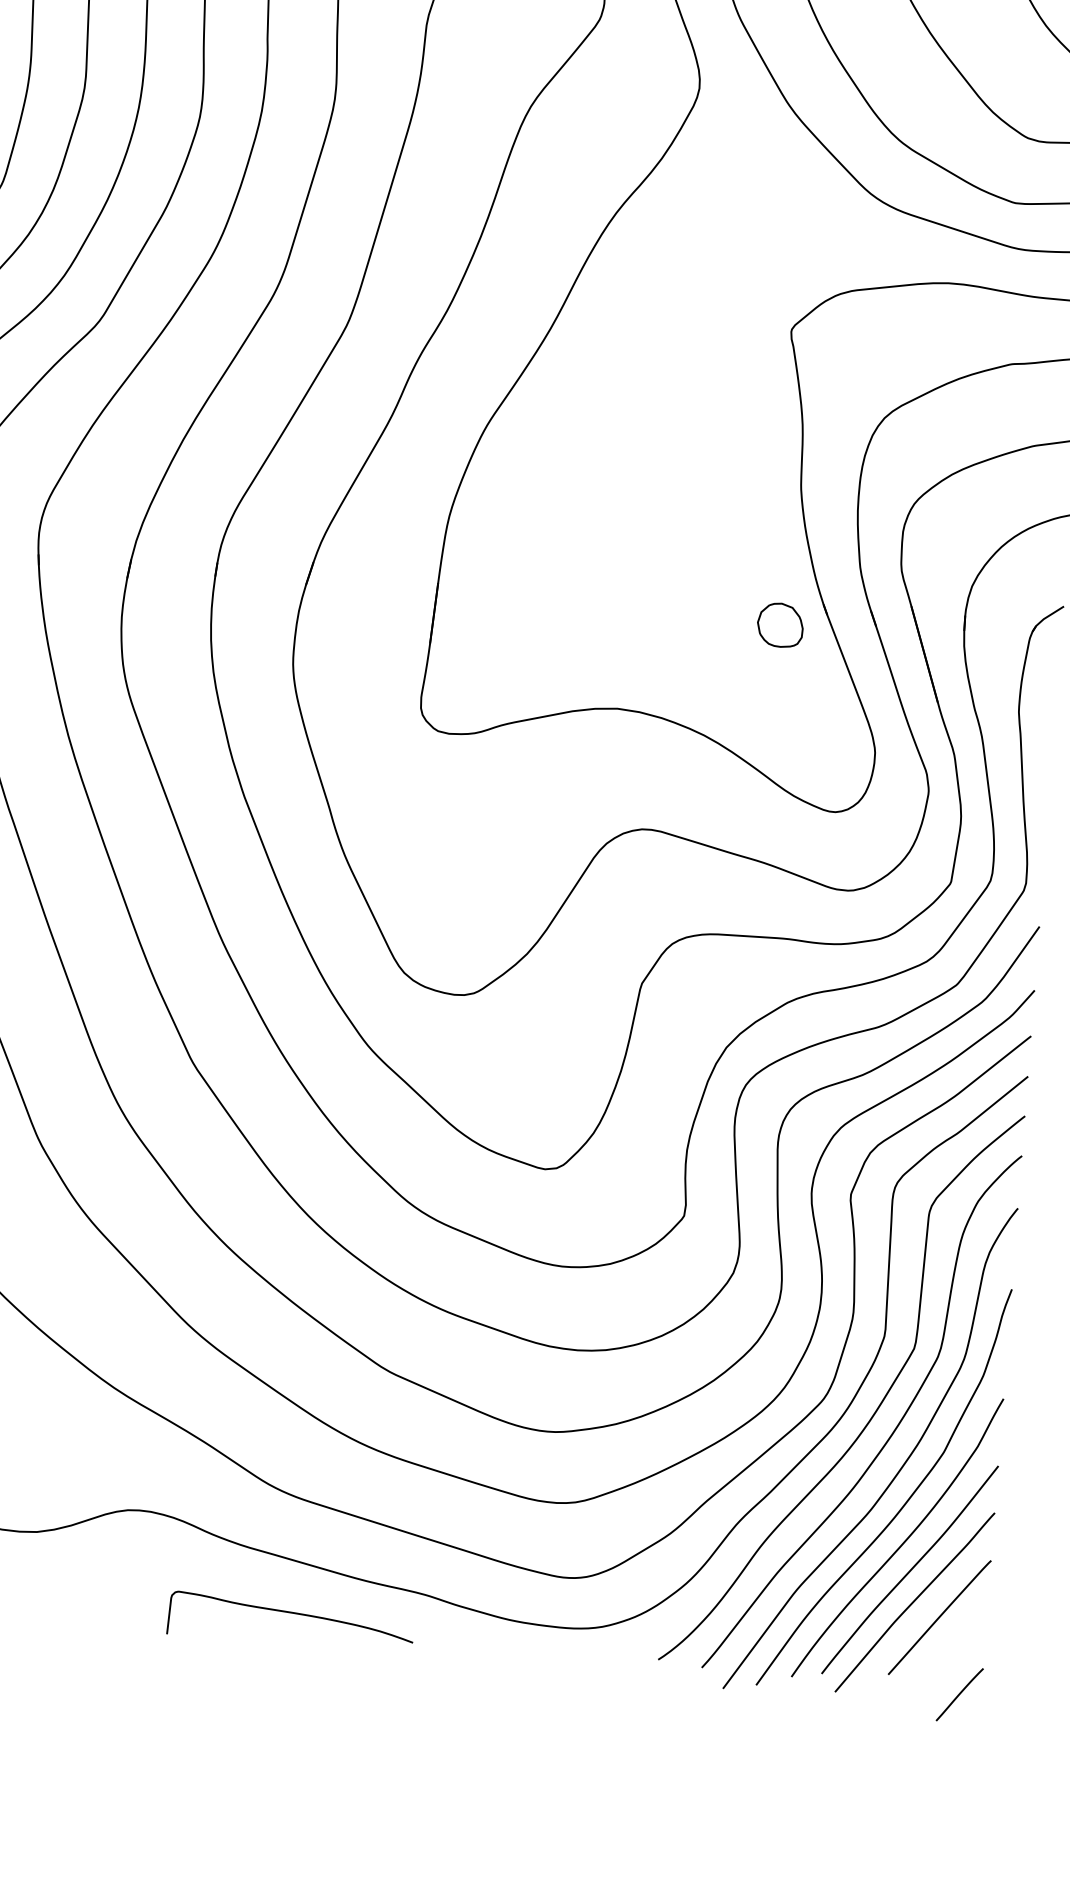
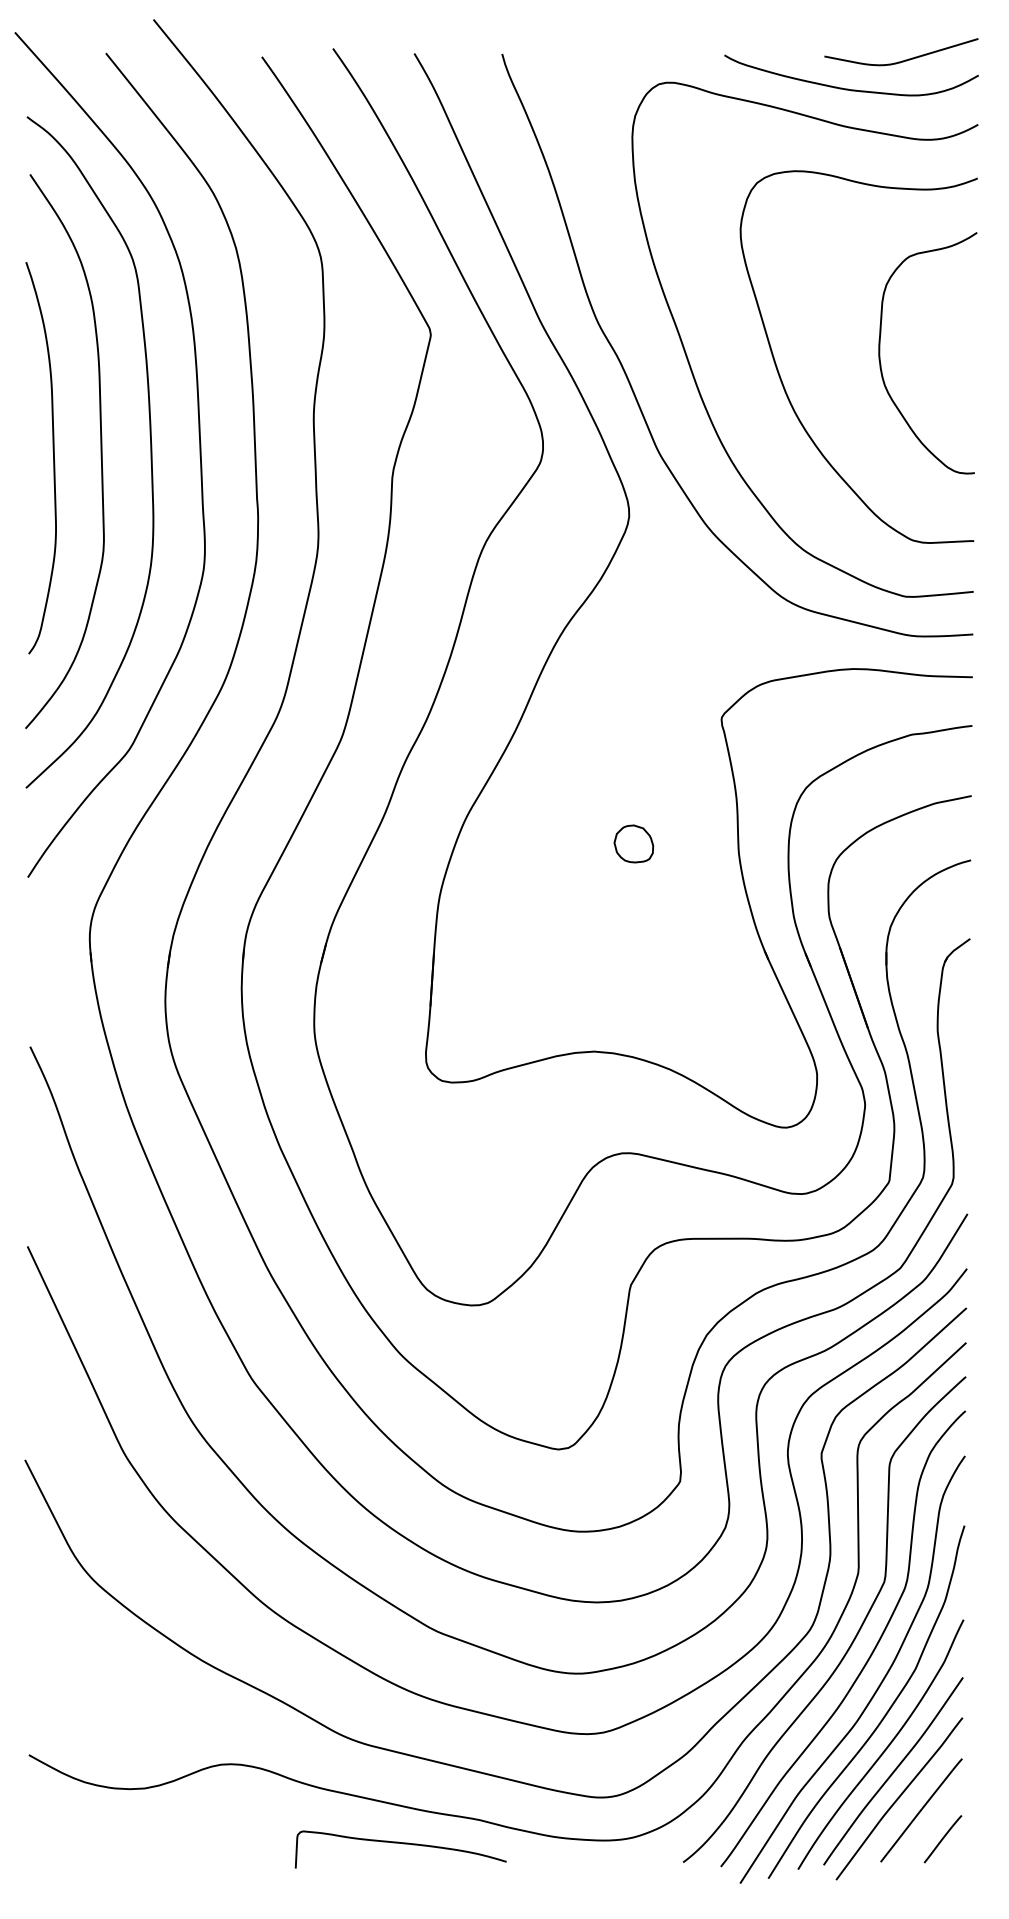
part: (779, 624) -> (633, 843), moved
curve: (294, 1614) -> (403, 1844), moved
line: (959, 1695) -> (942, 1839), moved

